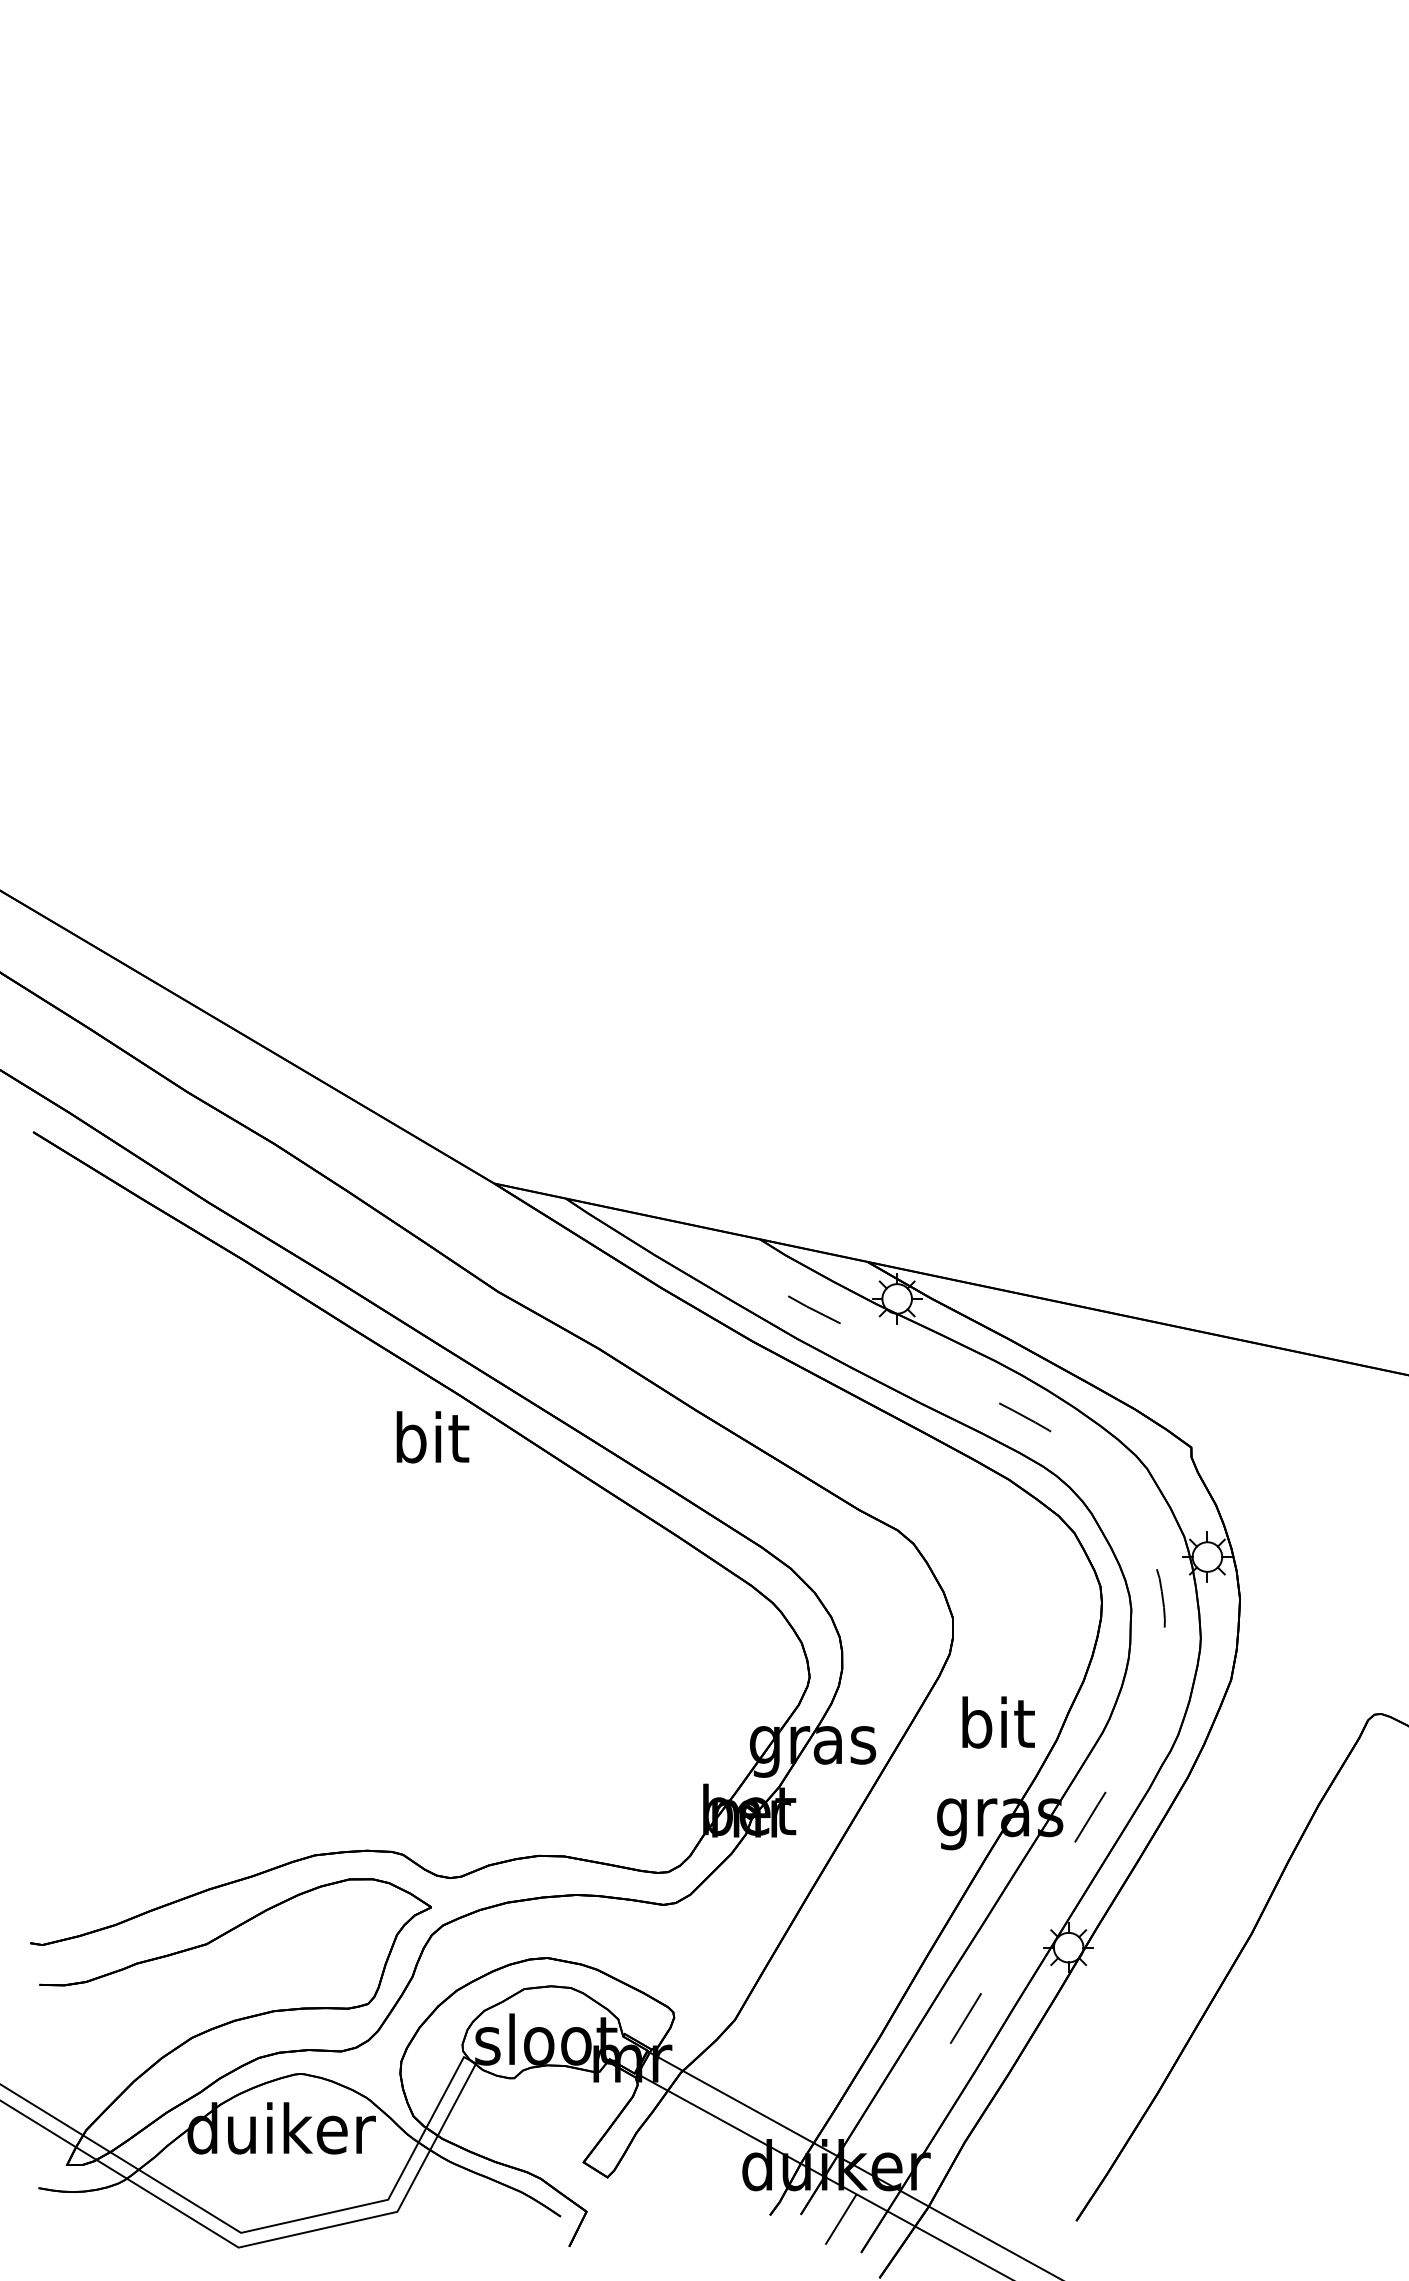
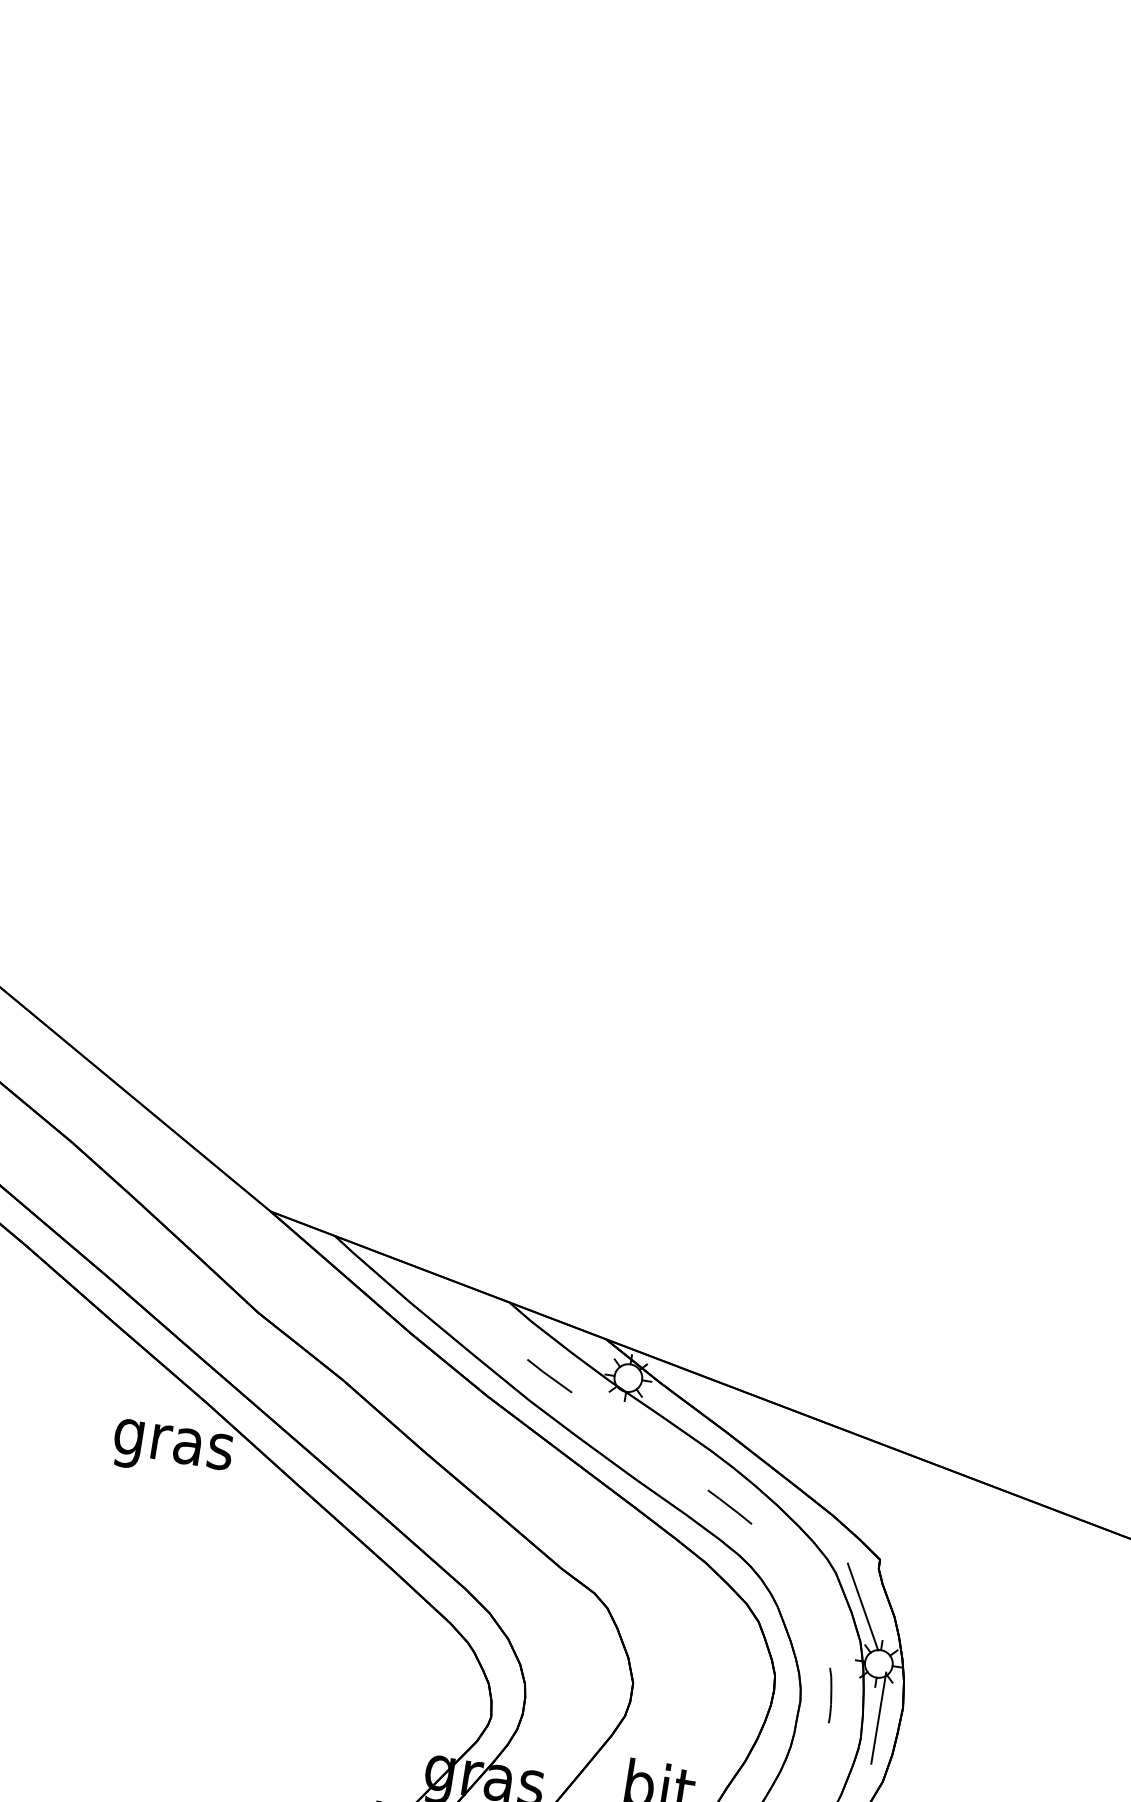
text: (431, 1443) -> (173, 1444), bit -> gras
line: (1181, 1500) -> (863, 1607), added
line: (1216, 1613) -> (878, 1717), added

